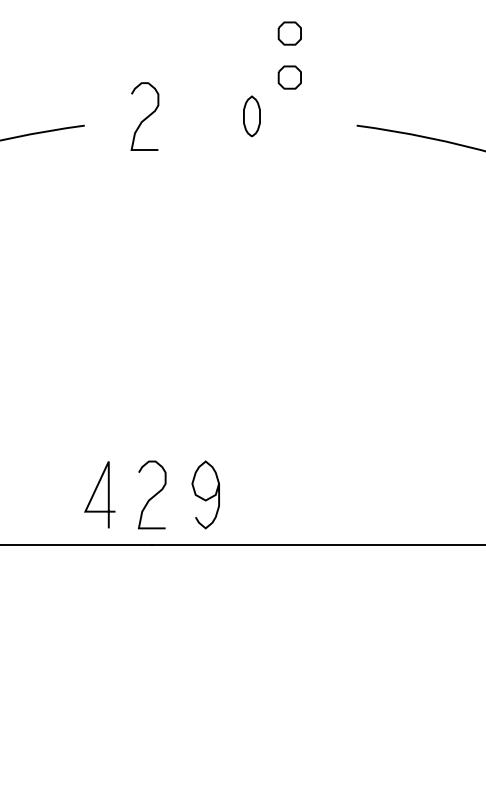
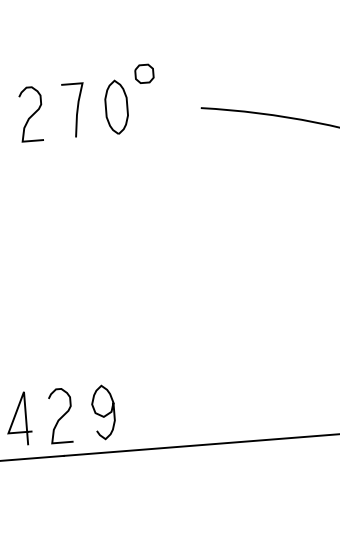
part: (289, 33) -> (141, 38), removed
part: (251, 116) -> (116, 107), size x1.67
curve: (201, 117) -> (76, 111), added

